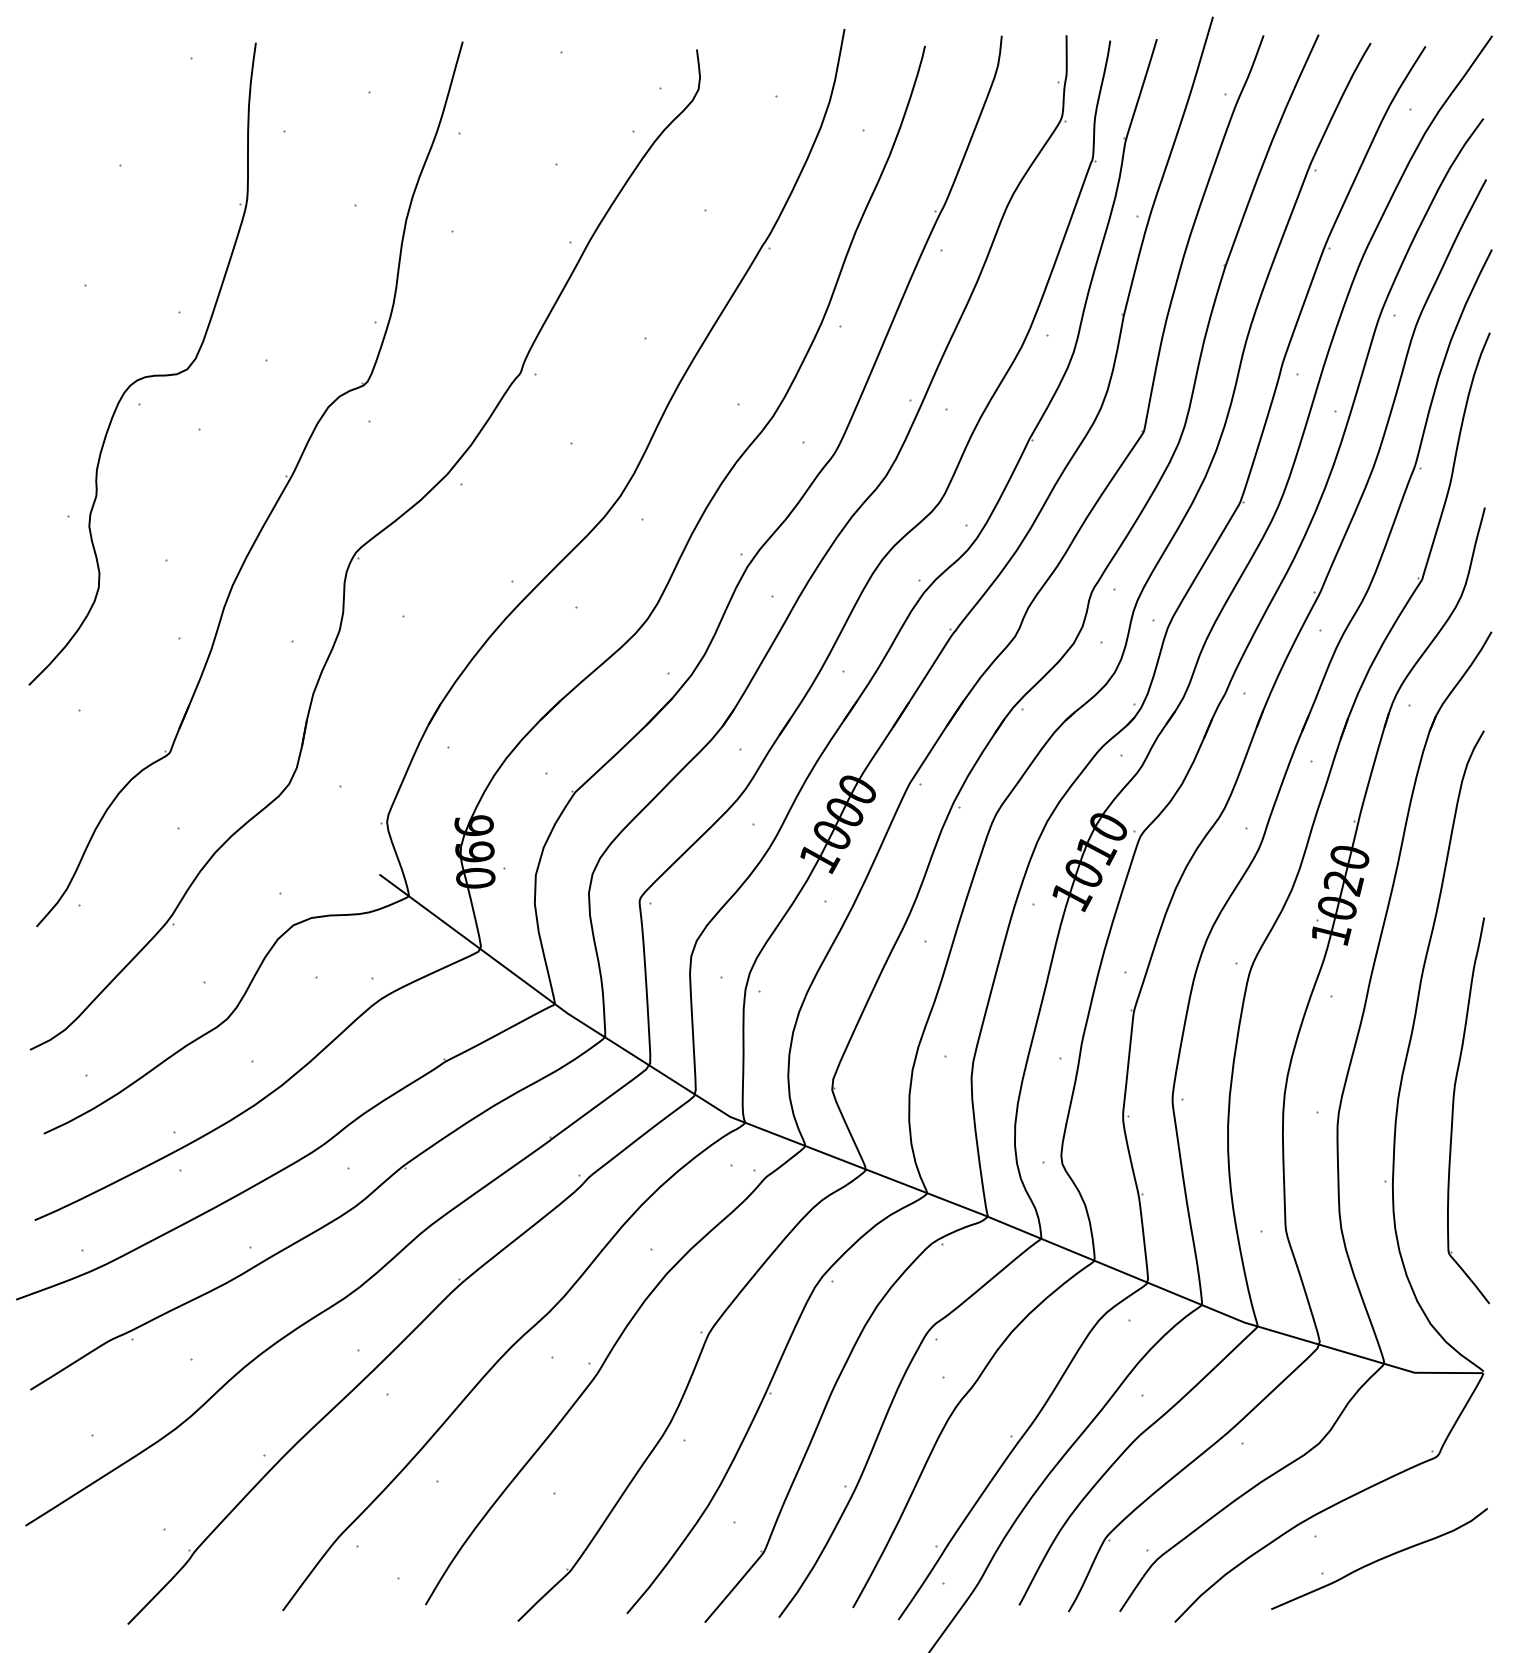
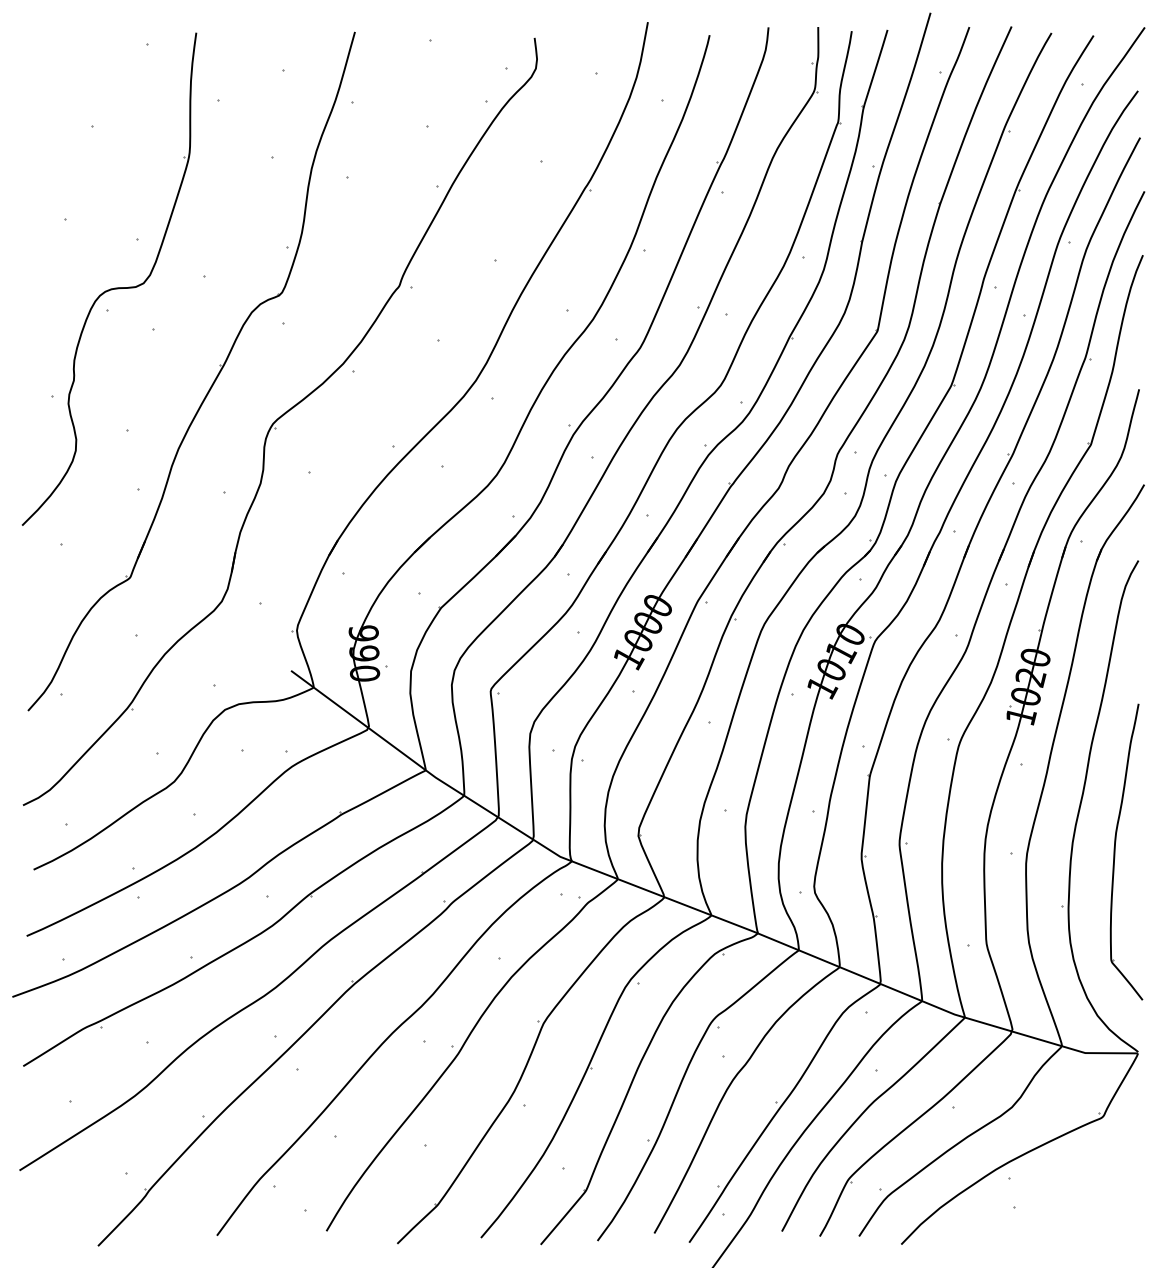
curve: (1379, 1558) -> (1058, 1195), removed

